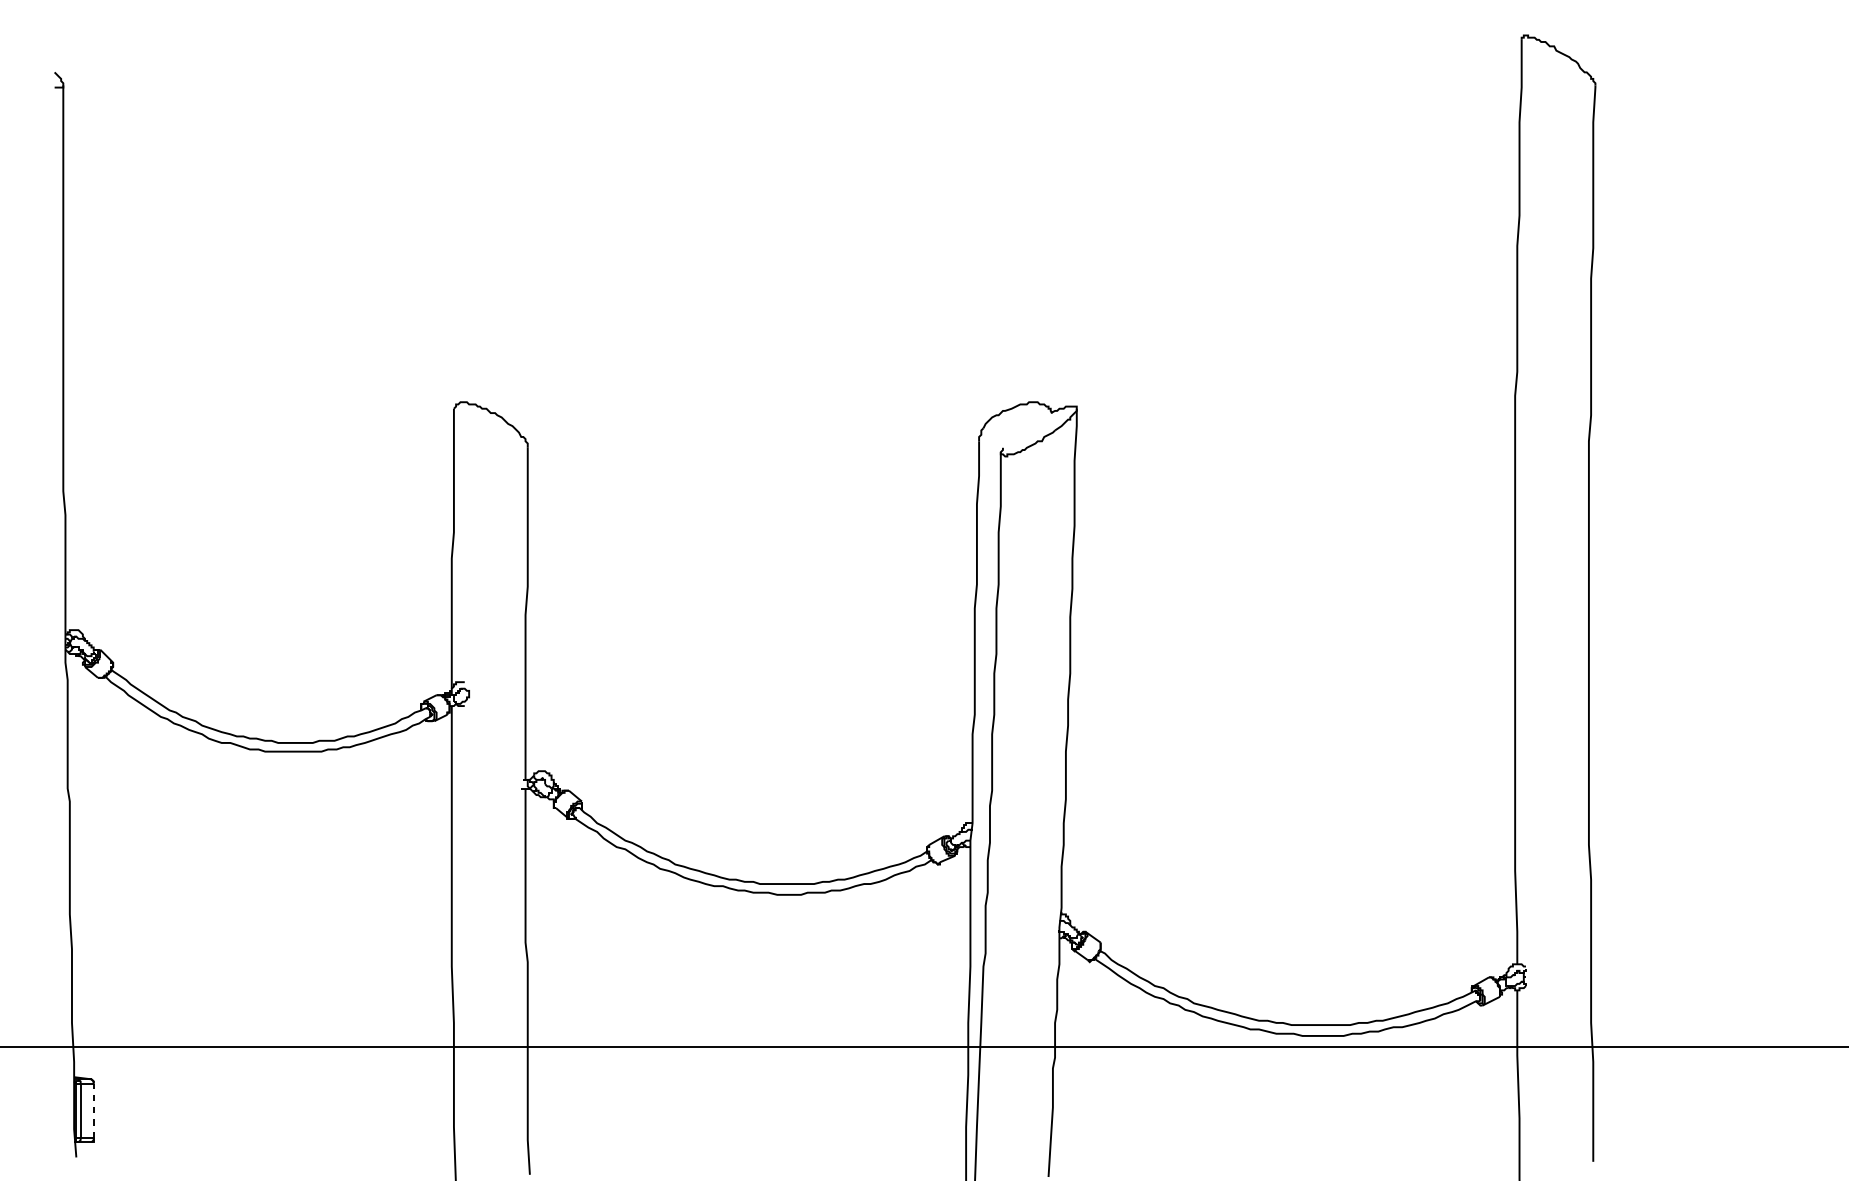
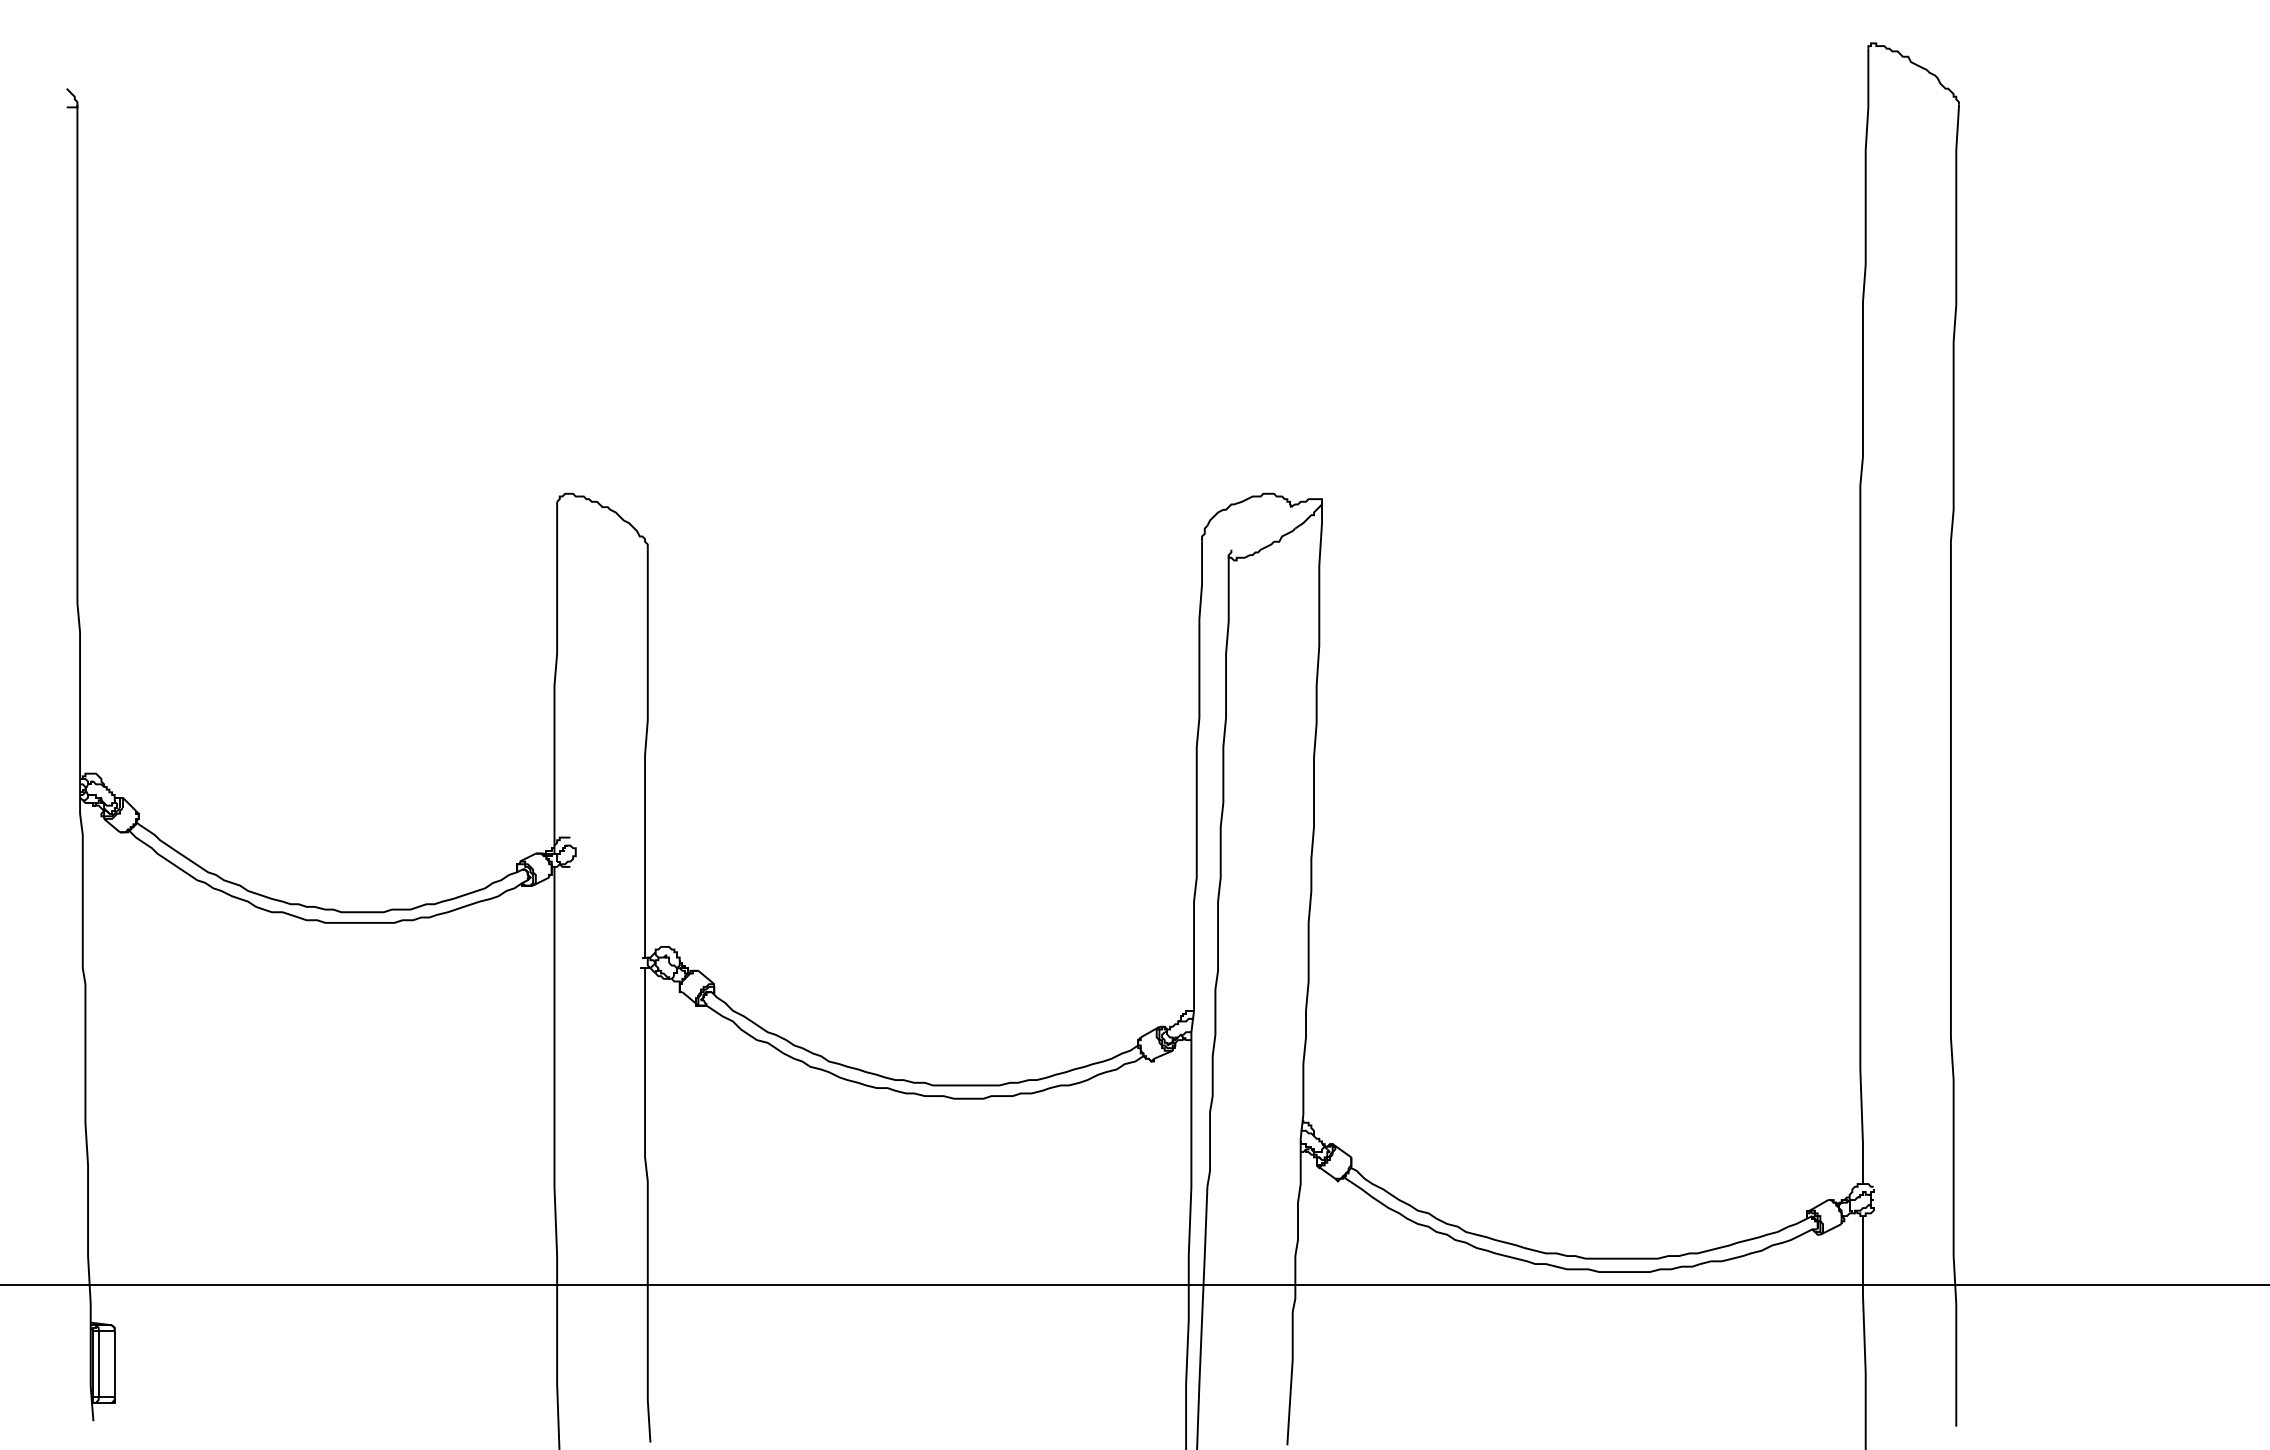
line: (93, 1110) -> (114, 1363), dashed -> solid

